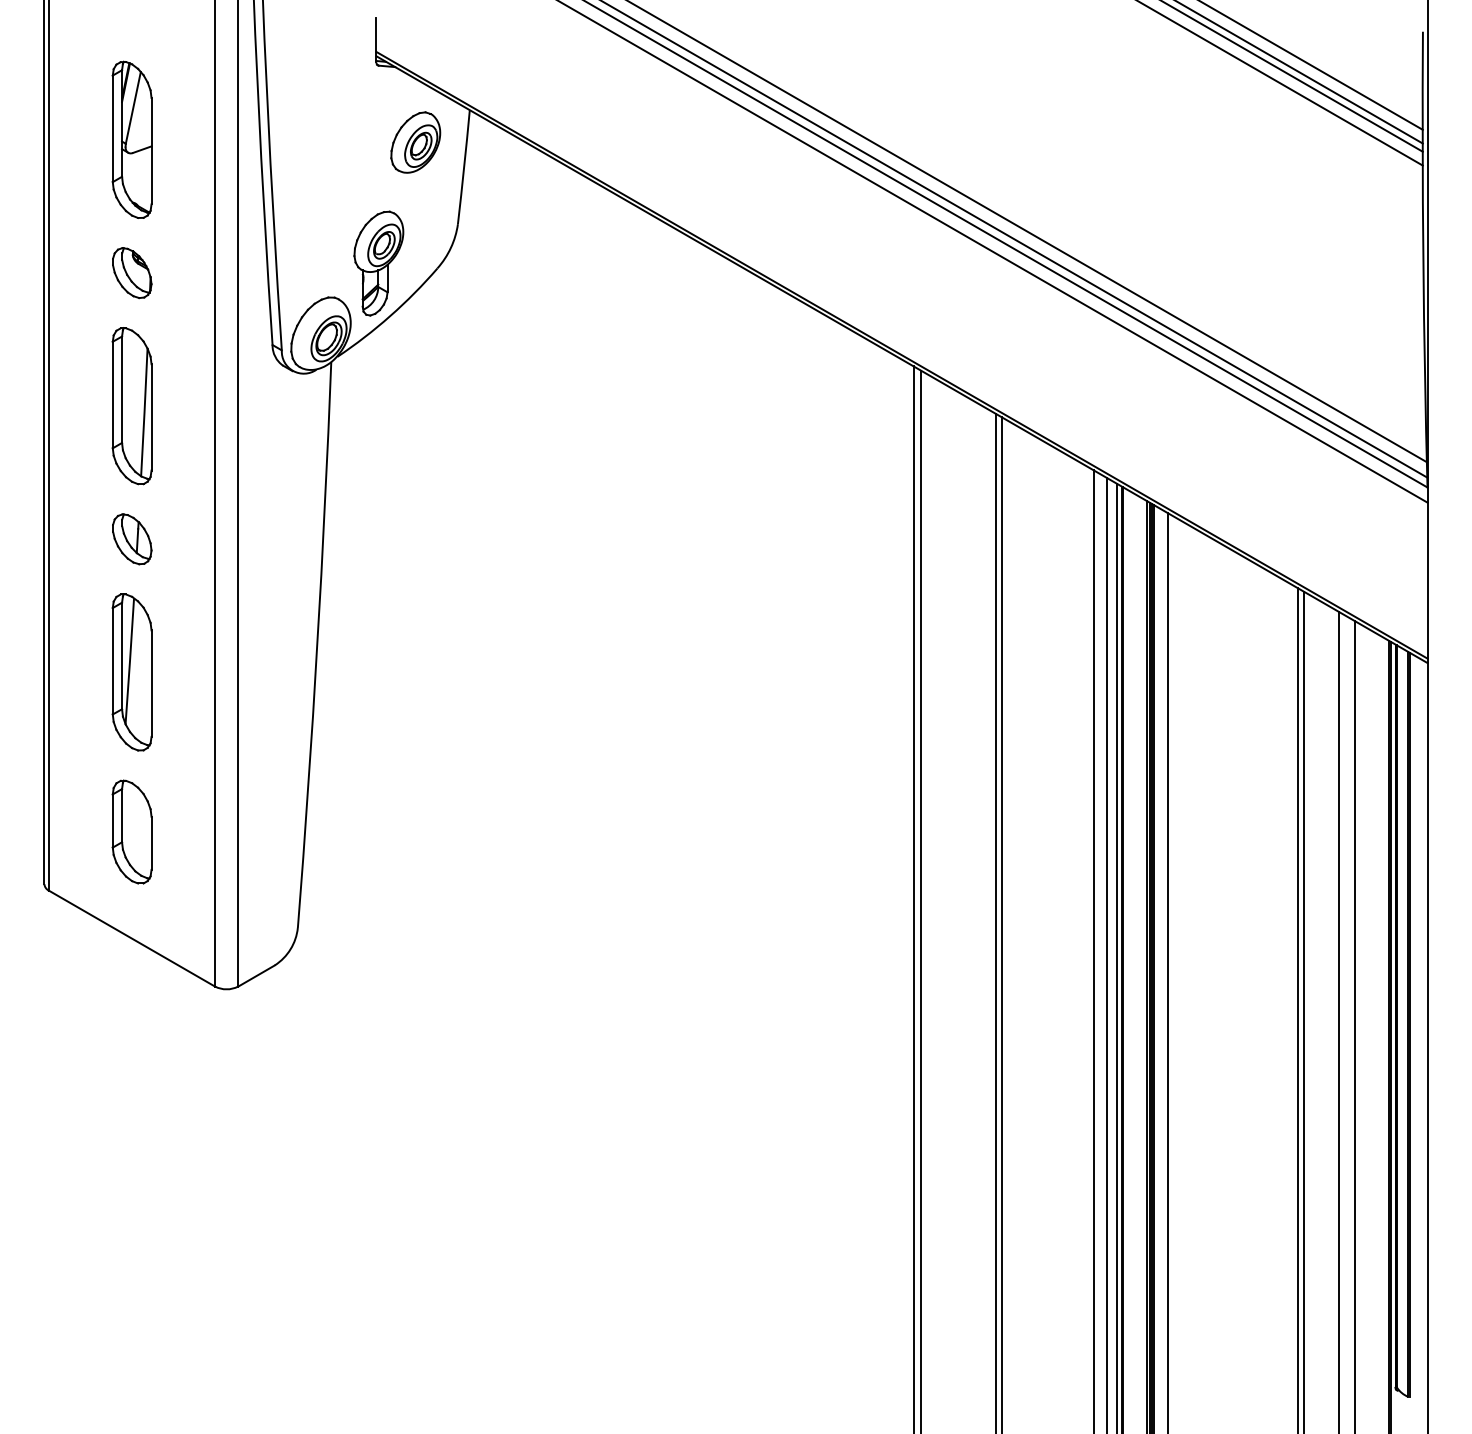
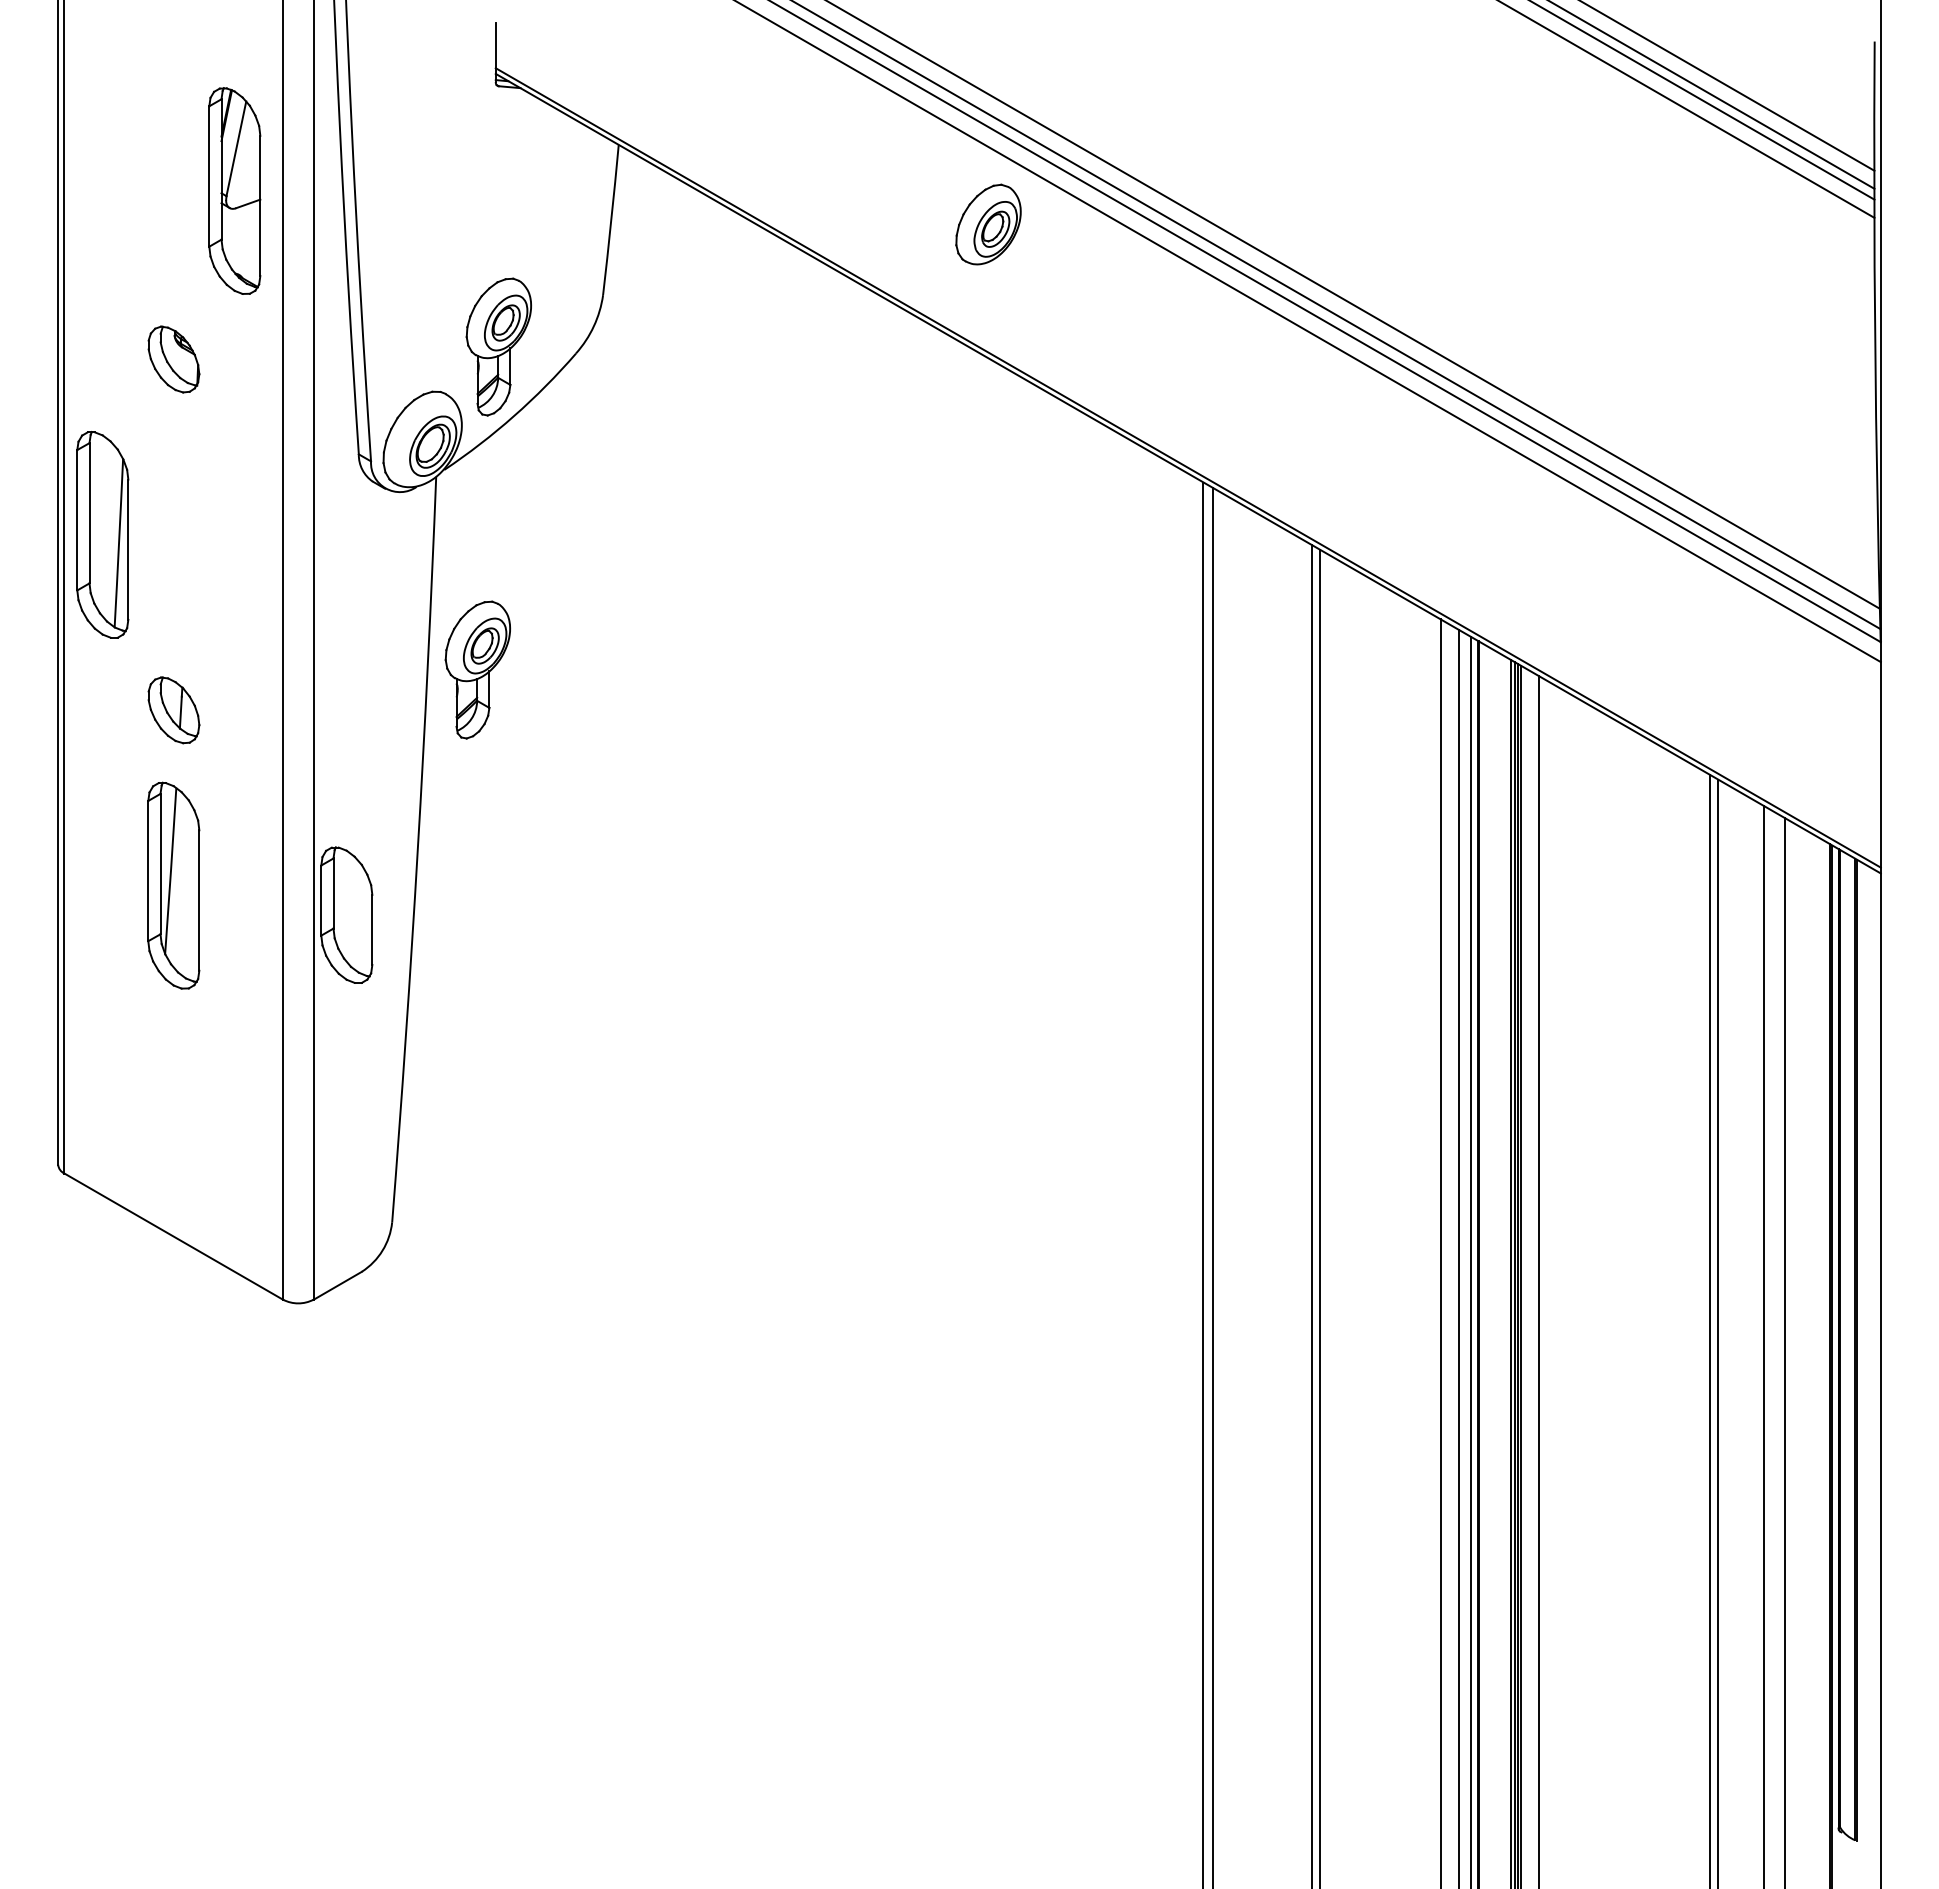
part: (131, 139) -> (234, 190), moved
part: (415, 142) -> (988, 224), moved
part: (131, 405) -> (102, 534), moved
part: (362, 508) -> (477, 669), added
part: (131, 831) -> (346, 914), moved

